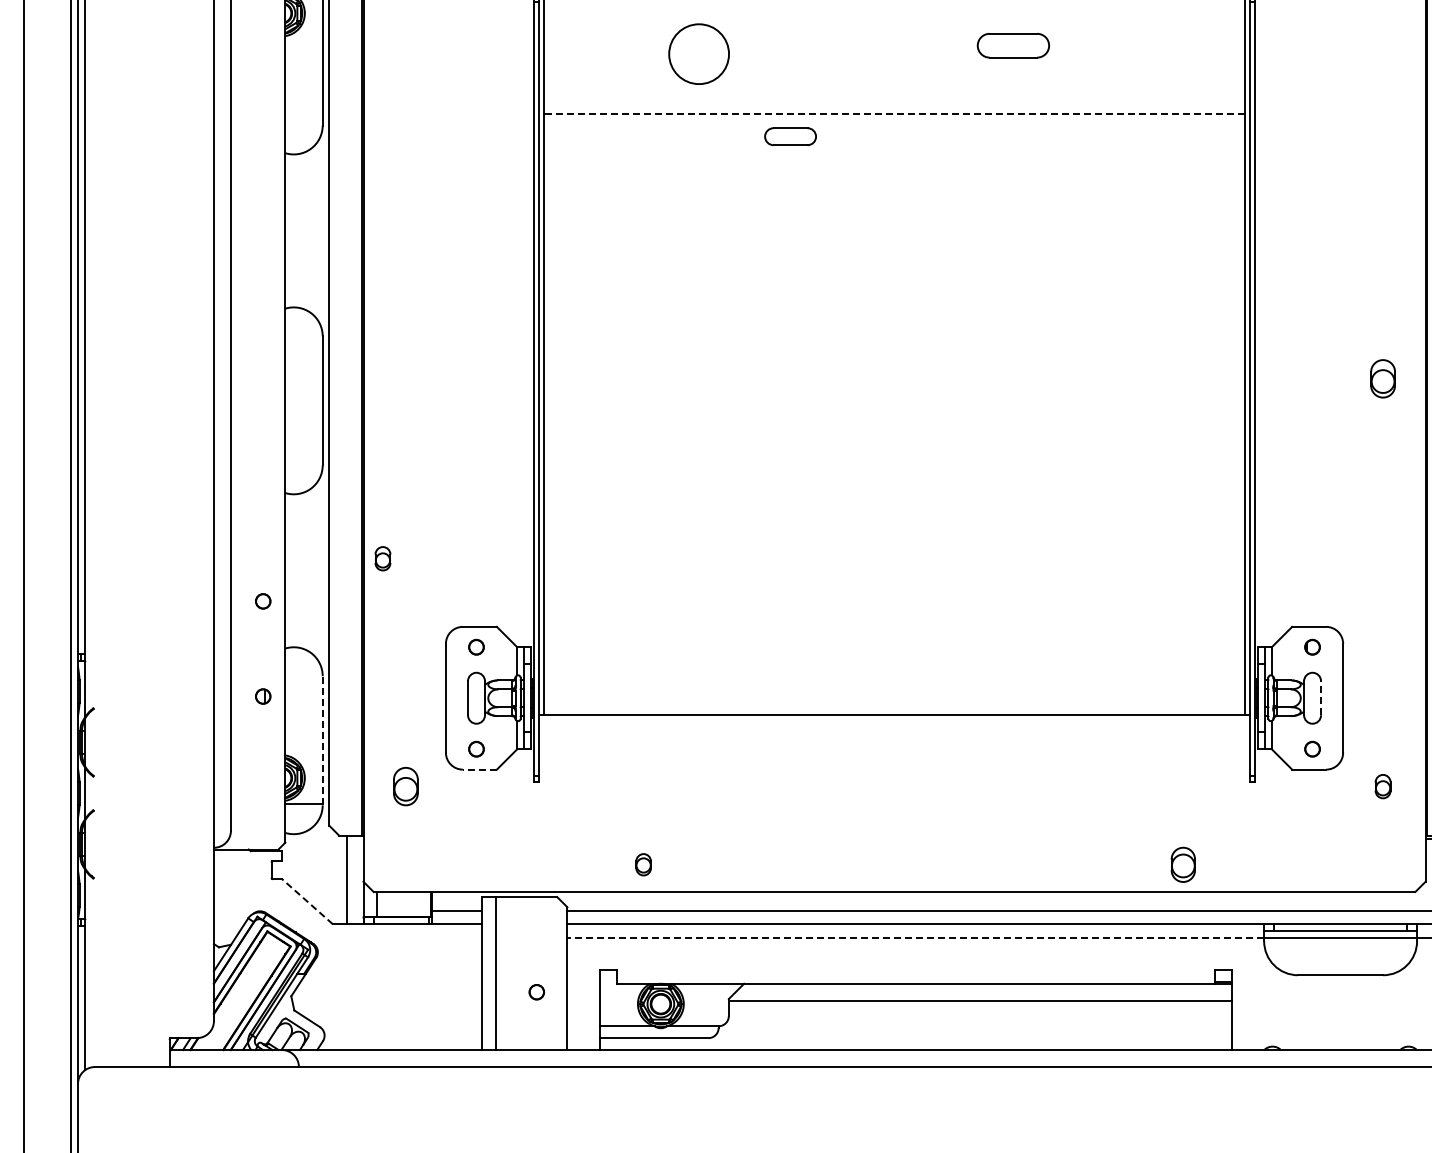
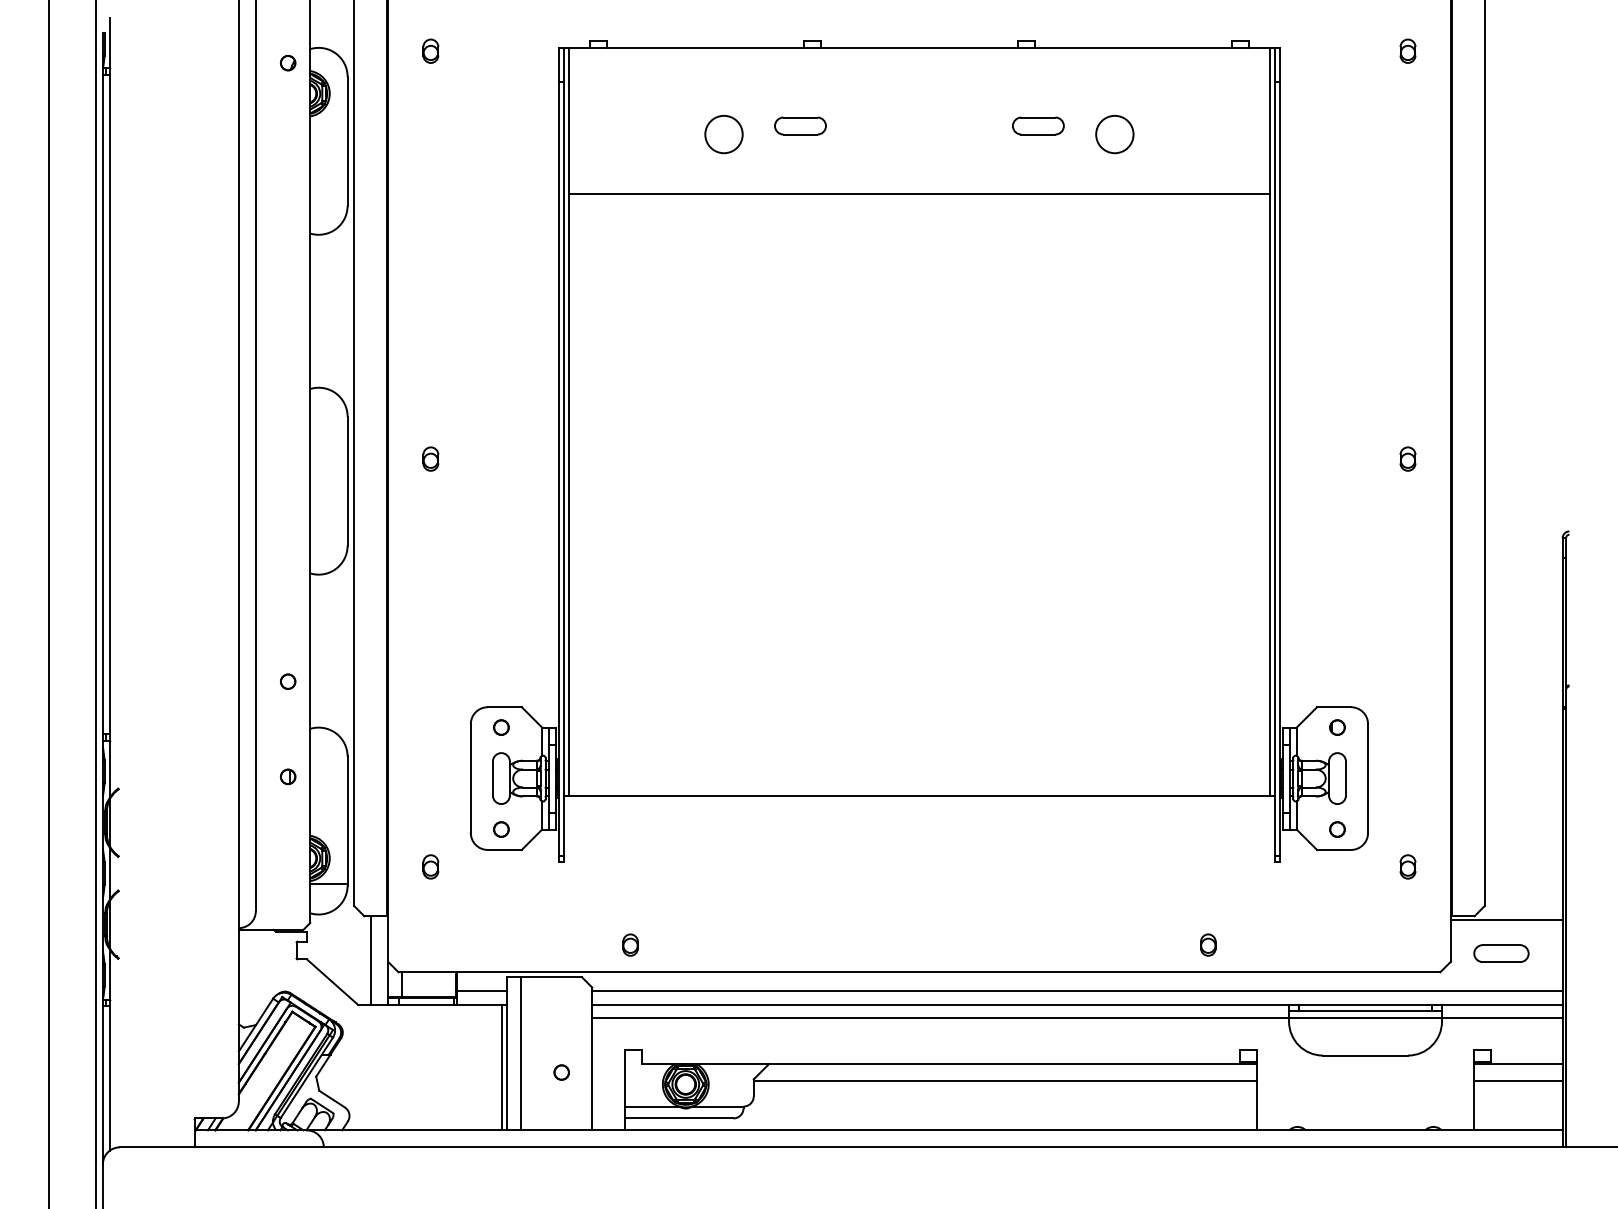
part: (1013, 45) -> (1038, 125), size x0.71
circle: (698, 54) -> (723, 134), size x0.62
circle: (1089, 54) -> (1114, 134), added
line: (893, 114) -> (918, 194), dashed -> solid
part: (790, 136) -> (800, 125), moved
part: (1382, 378) -> (1407, 458), size x0.62
part: (382, 558) -> (430, 458), moved
line: (1320, 698) -> (1345, 778), dashed -> solid
line: (322, 741) -> (347, 821), dashed -> solid
line: (479, 769) -> (504, 849), dashed -> solid
part: (405, 786) -> (430, 866), size x0.62
part: (643, 864) -> (630, 944), moved
part: (1183, 864) -> (1208, 944), size x0.62
line: (306, 901) -> (331, 981), dashed -> solid
line: (915, 938) -> (940, 1018), dashed -> solid
line: (477, 987) -> (502, 1067), added

